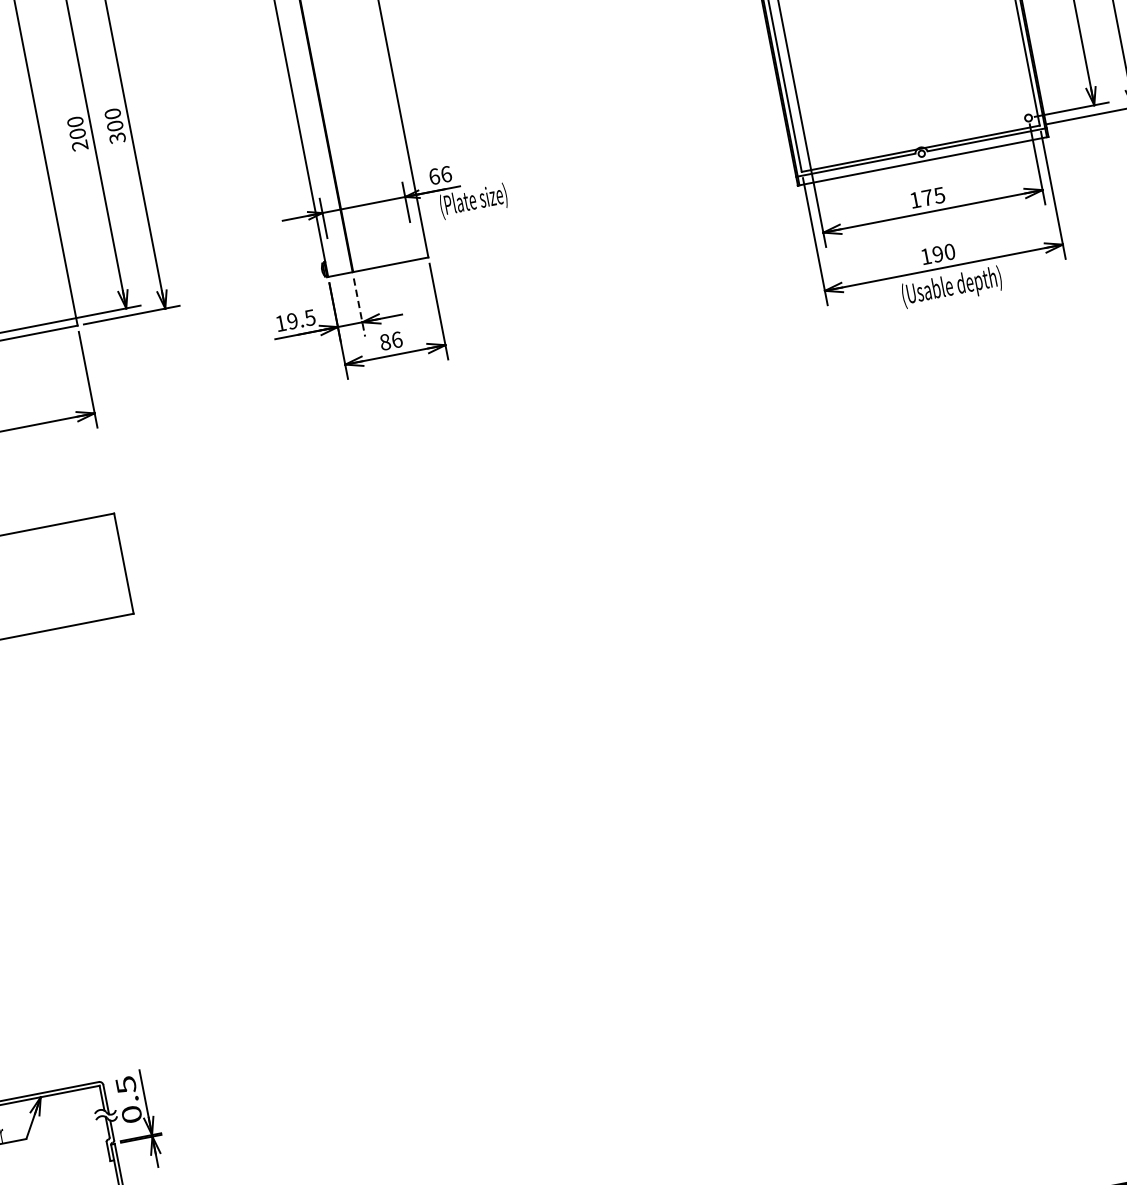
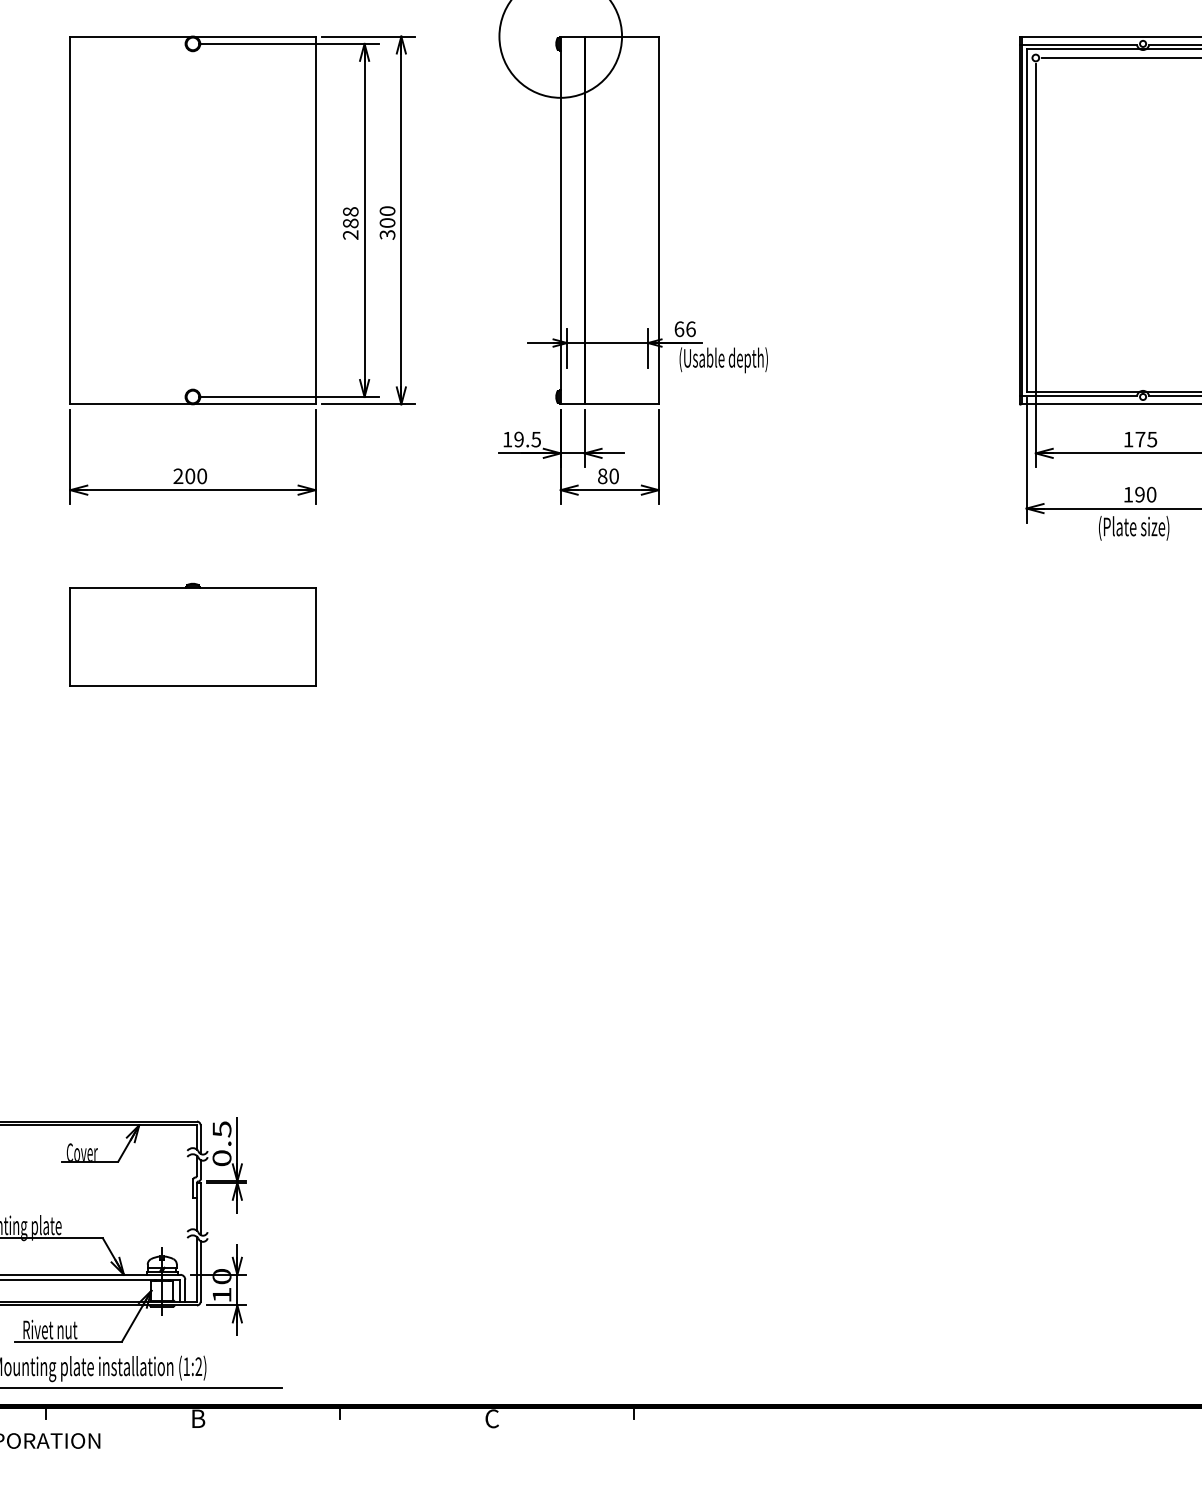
text: (76, 127) -> (350, 217), 200 -> 288
text: (487, 199) -> (725, 360), (Plate size) -> (Usable depth)
text: (954, 286) -> (1149, 528), (Usable depth) -> (Plate size)
line: (359, 308) -> (584, 439), dashed -> solid
text: (397, 339) -> (614, 476), 86 -> 80

